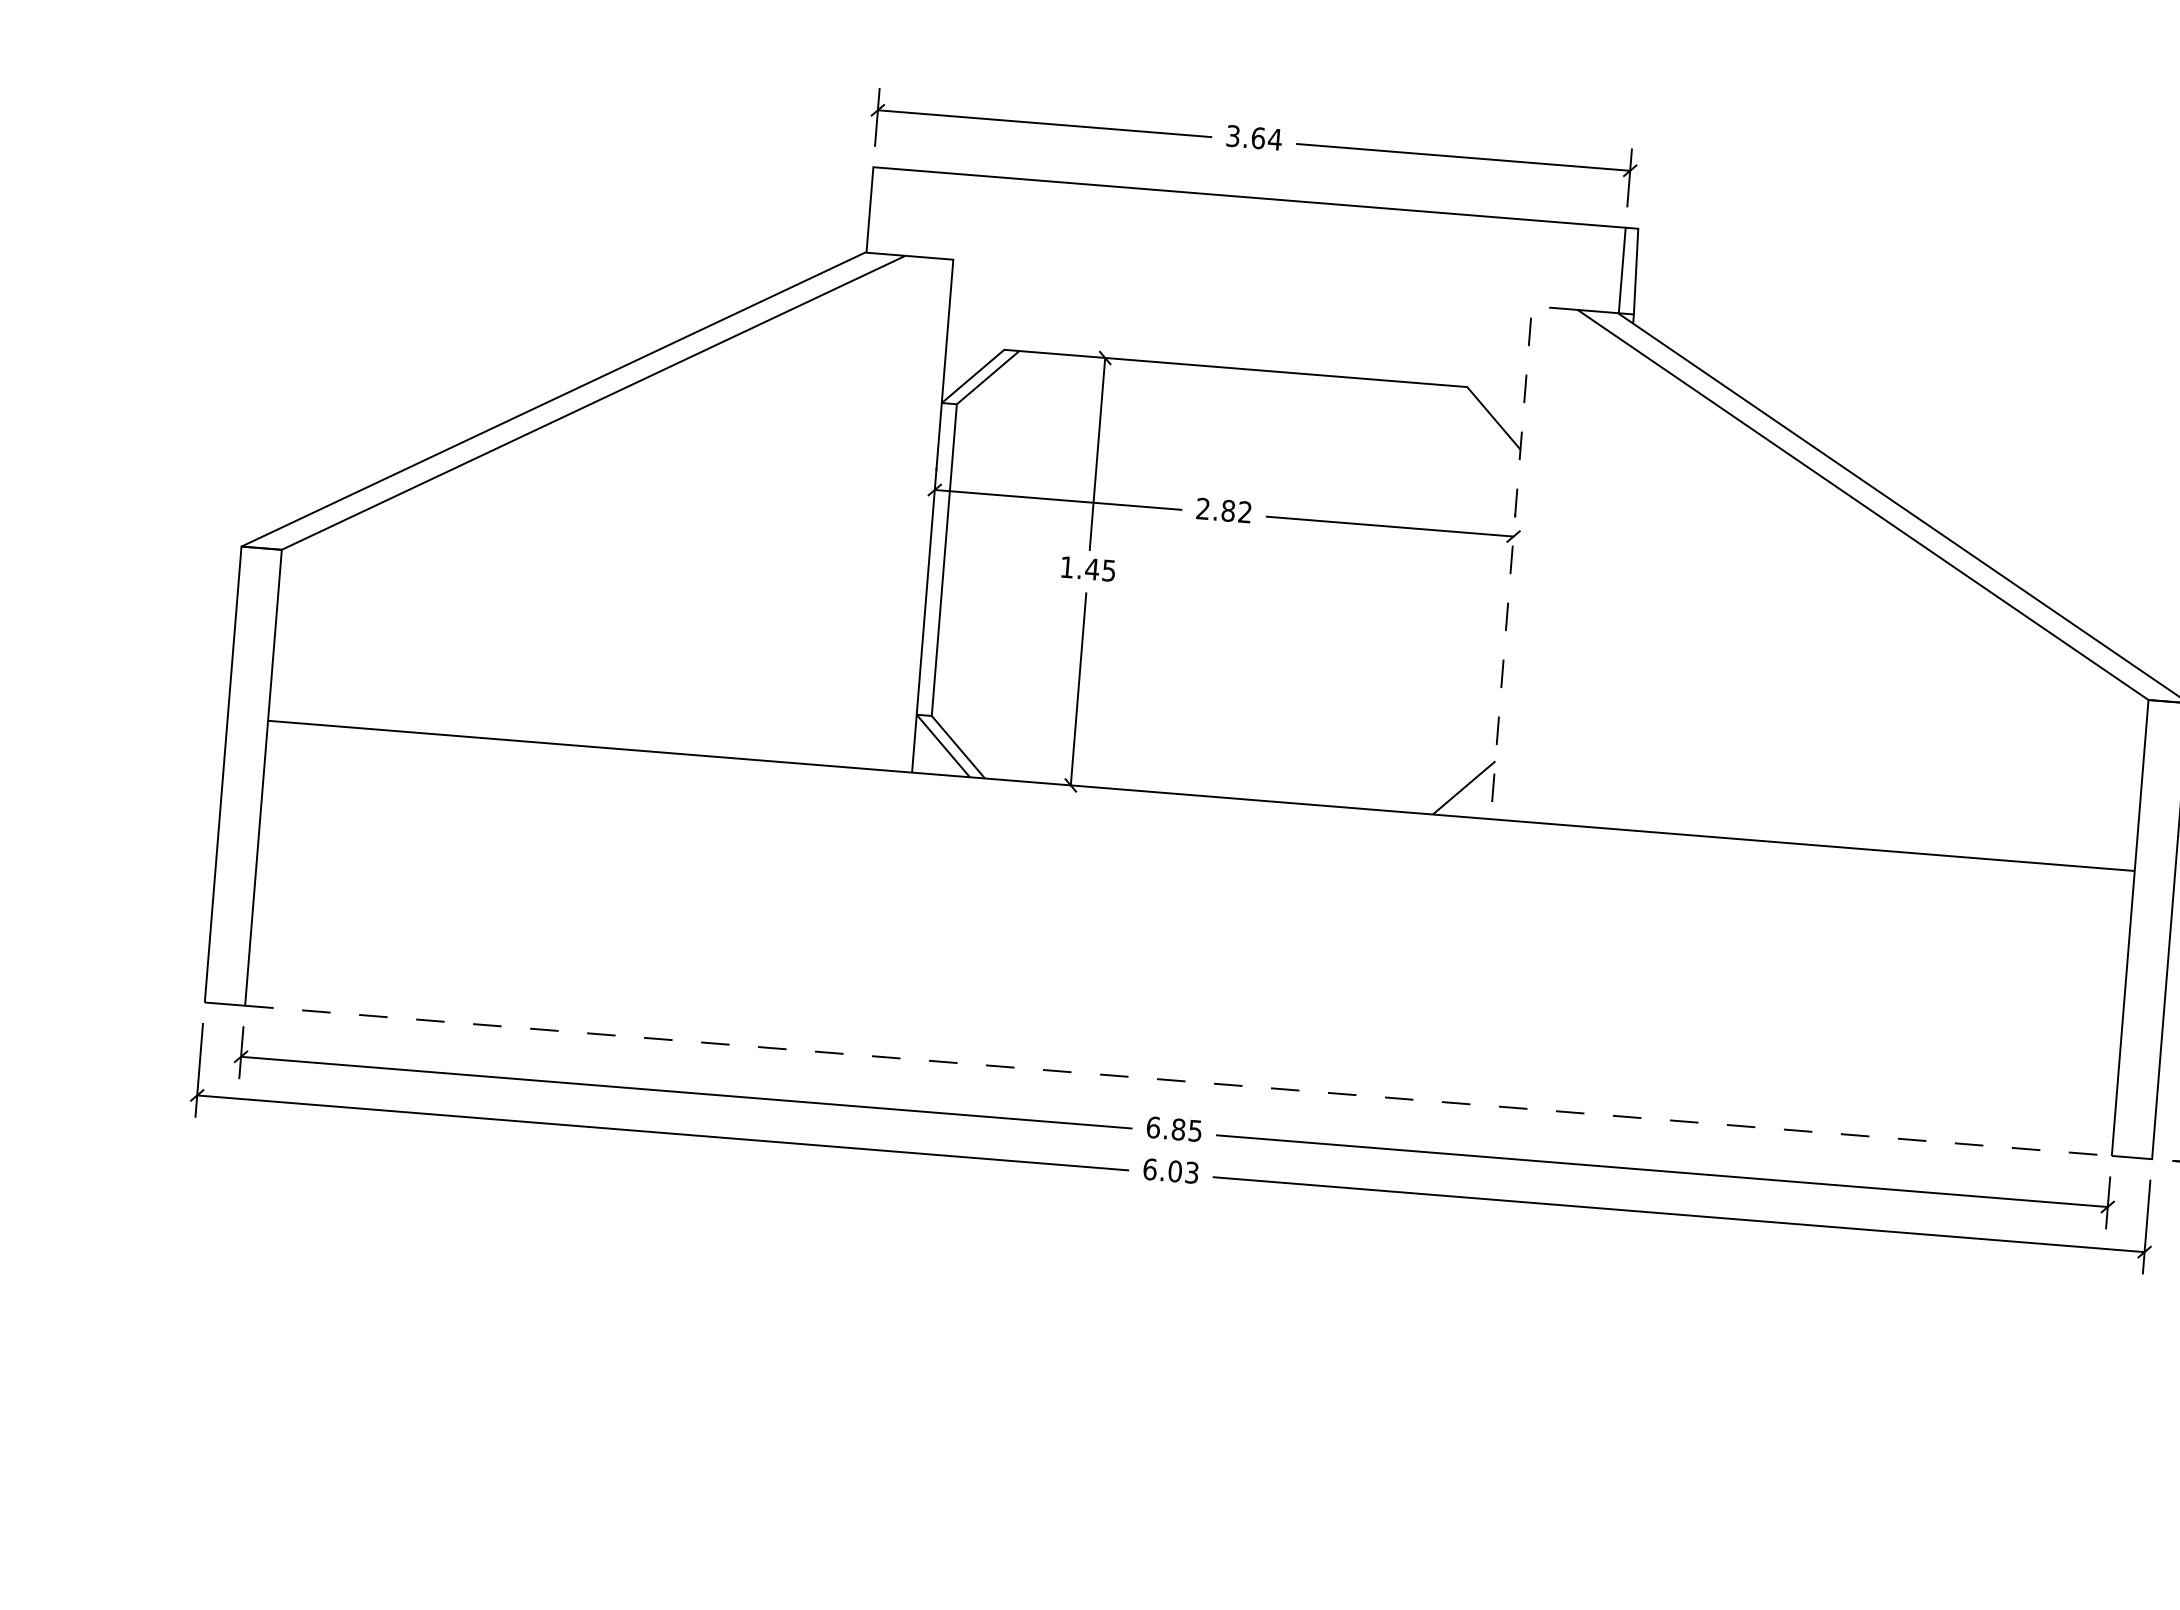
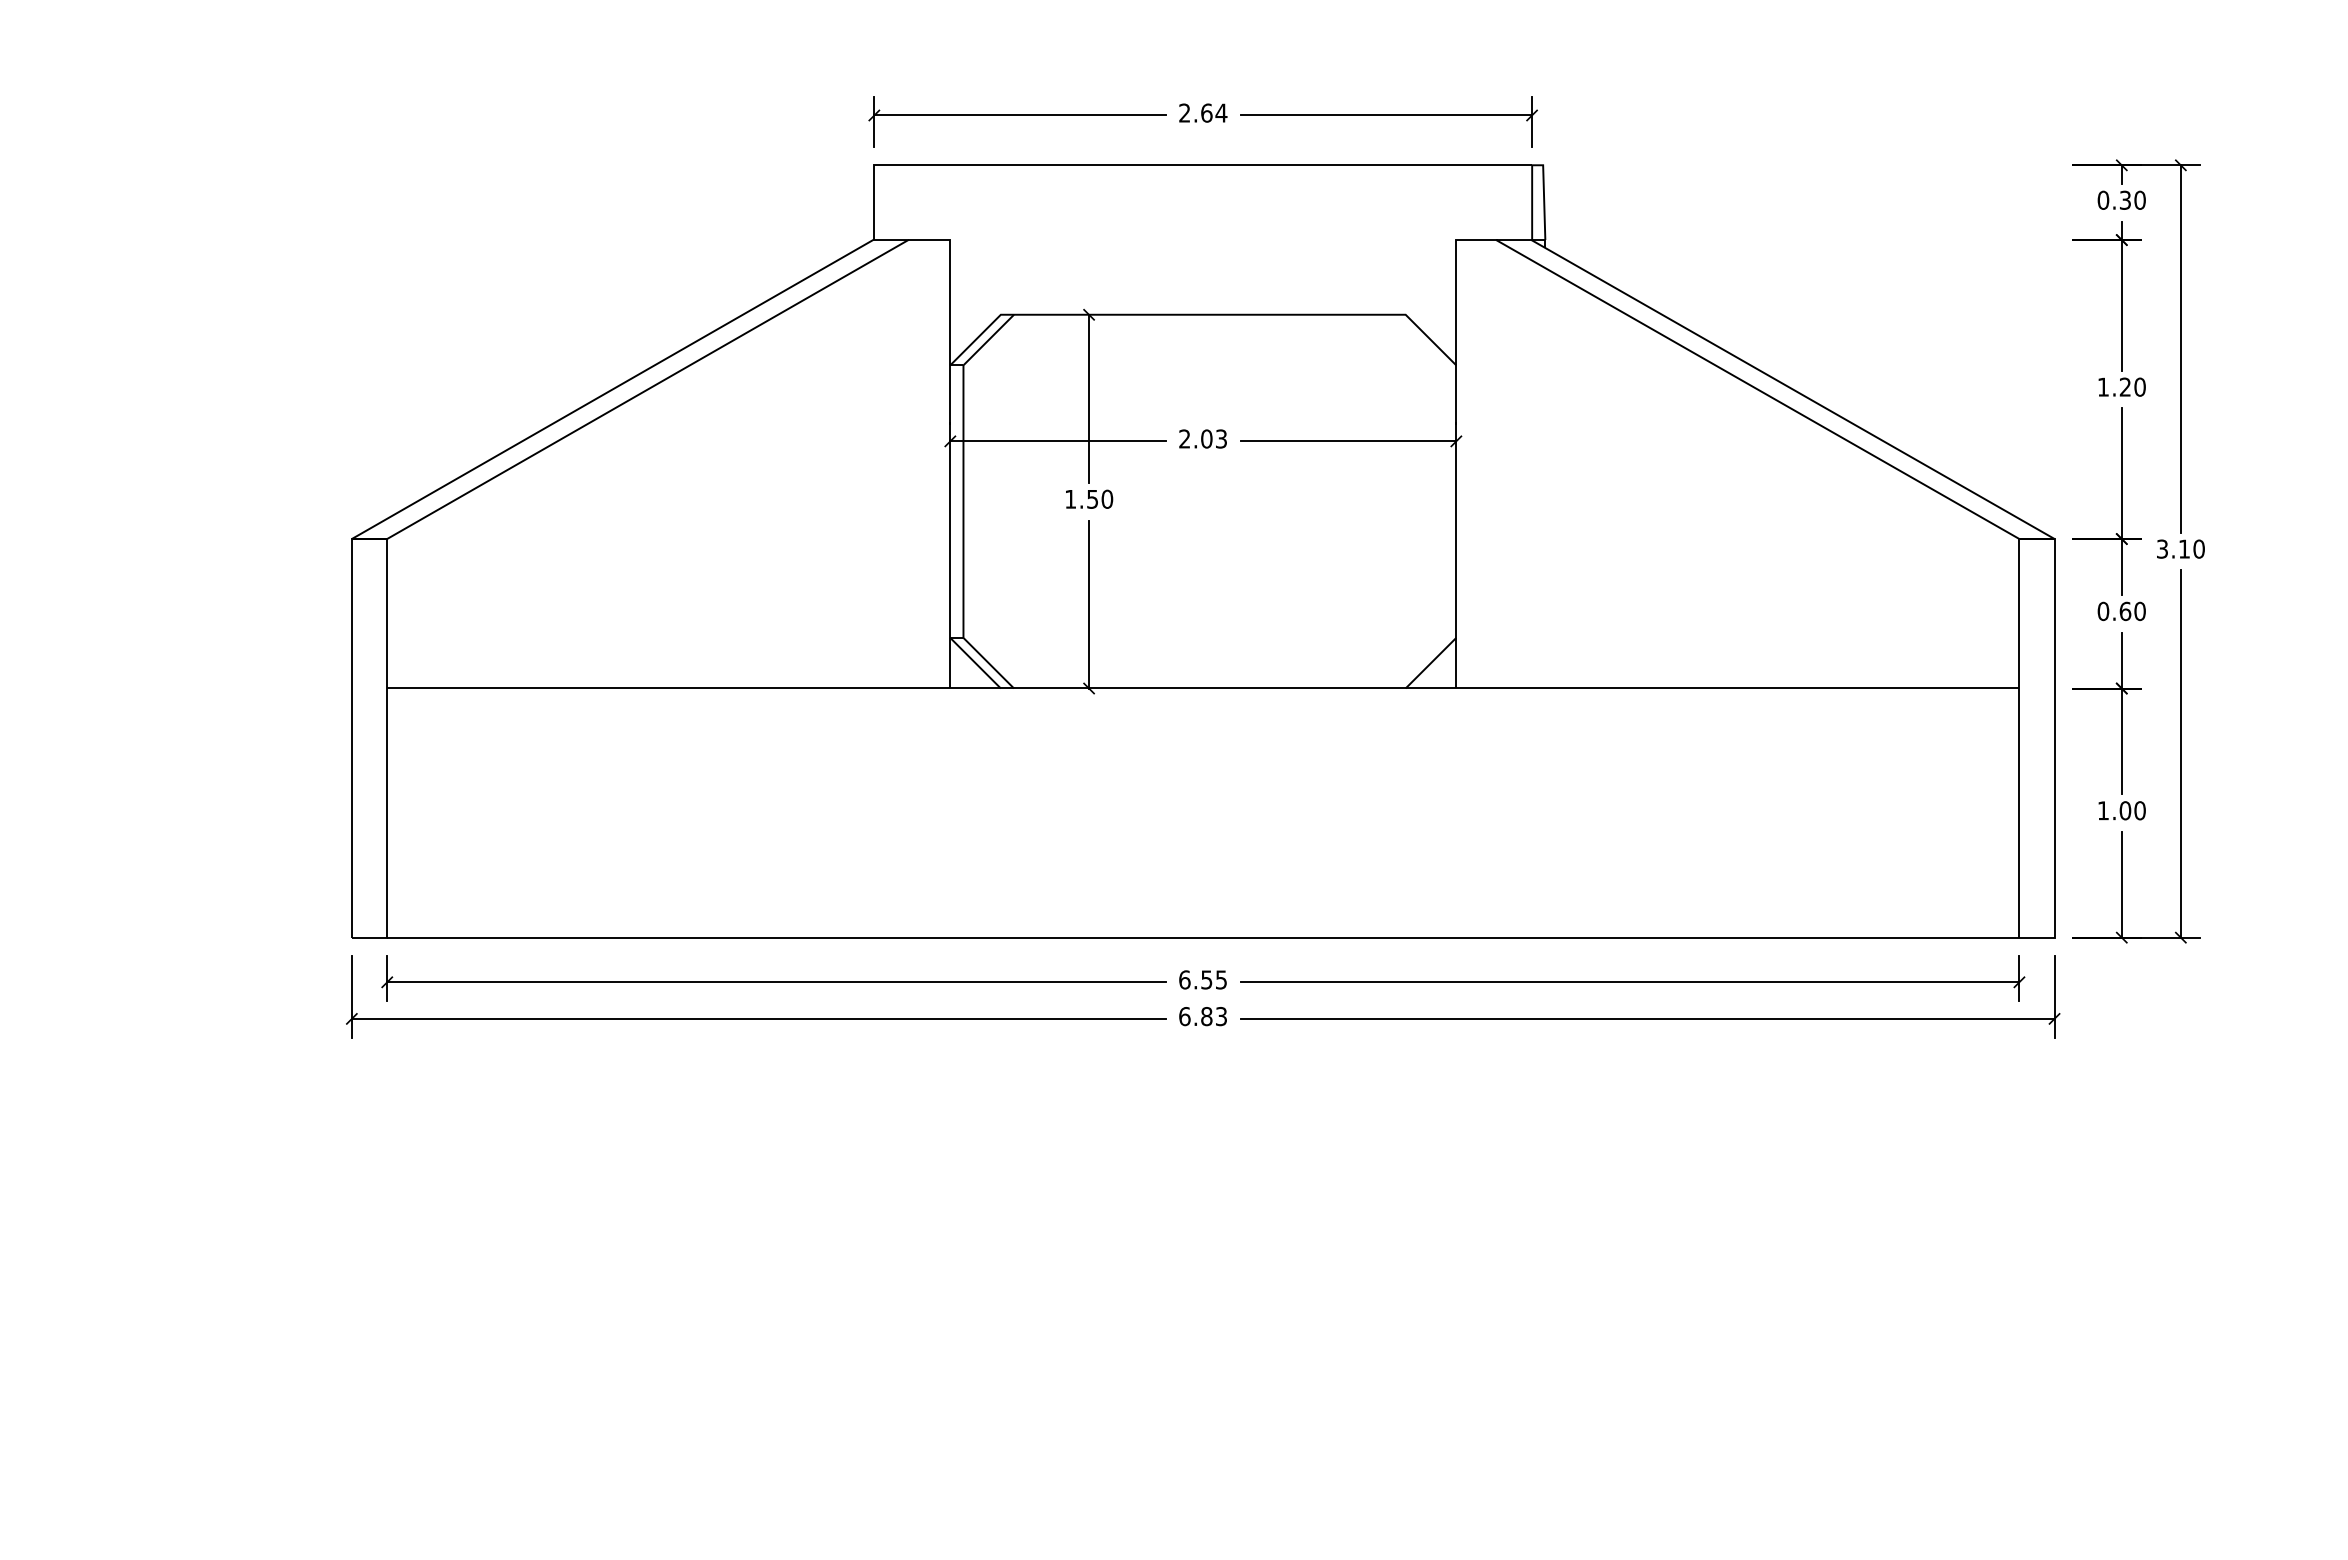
text: (1232, 135) -> (1184, 112), 3.64 -> 2.64
text: (1236, 510) -> (1213, 438), 2.82 -> 2.03
line: (1513, 539) -> (1456, 443), dashed -> solid
text: (1100, 569) -> (1099, 498), 1.45 -> 1.50
line: (1178, 1080) -> (1203, 937), dashed -> solid
text: (1178, 1129) -> (1206, 979), 6.85 -> 6.55
text: (1174, 1171) -> (1206, 1016), 6.03 -> 6.83

